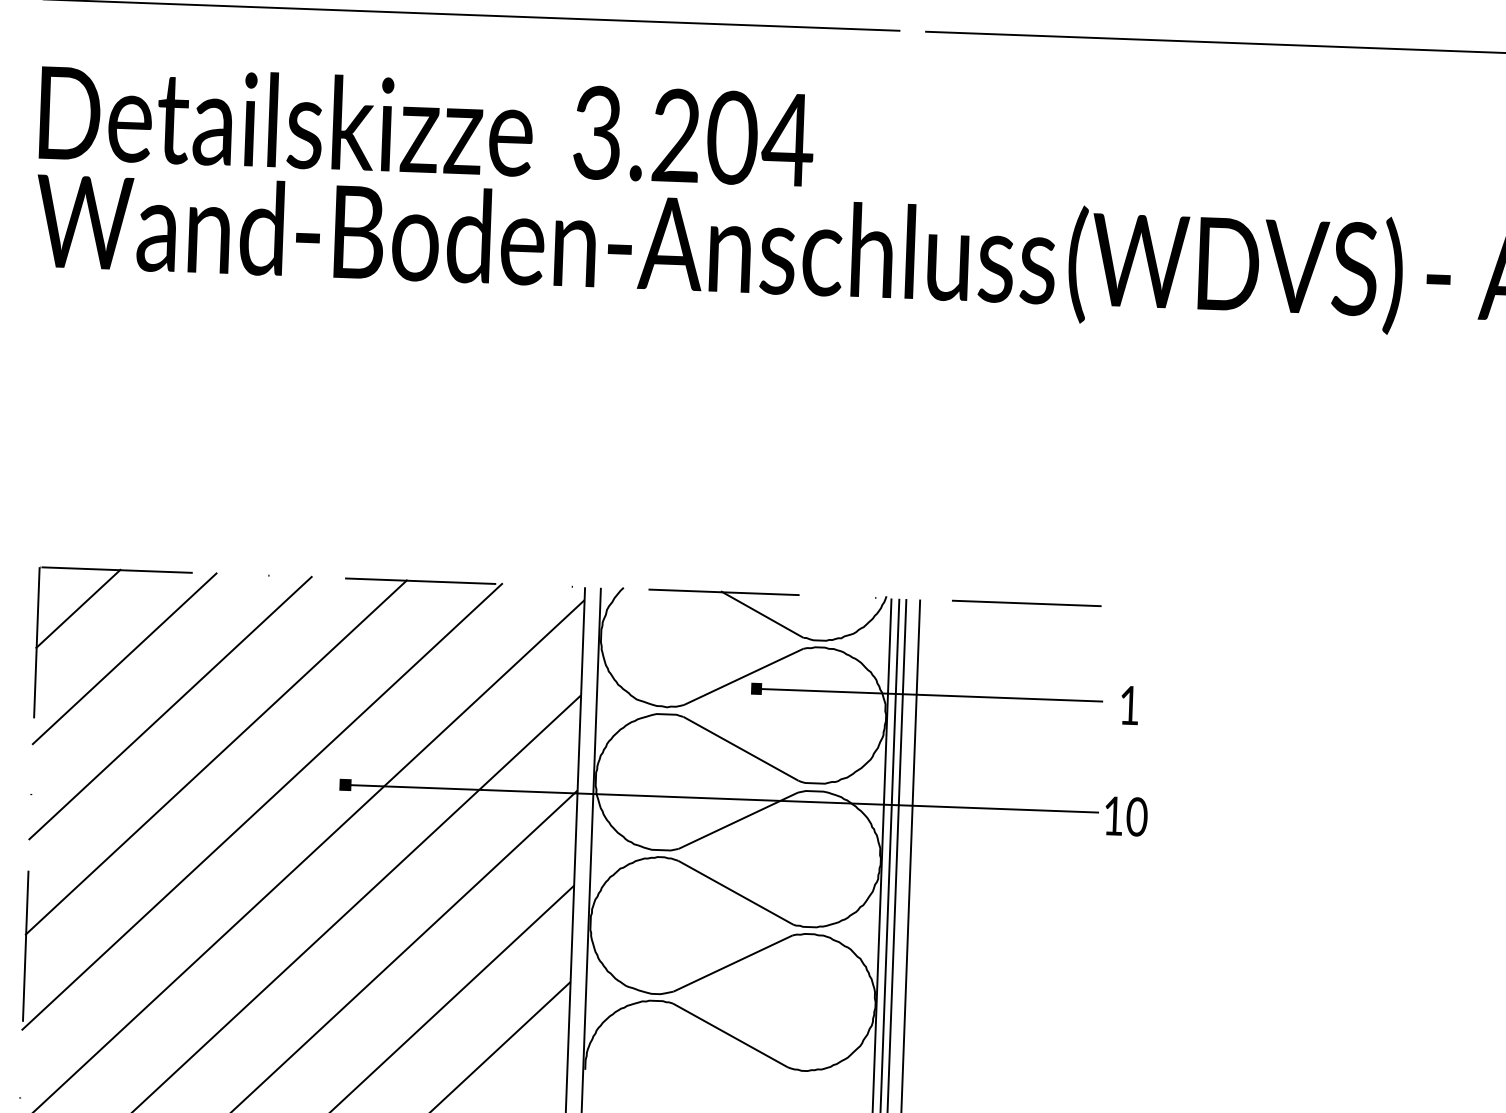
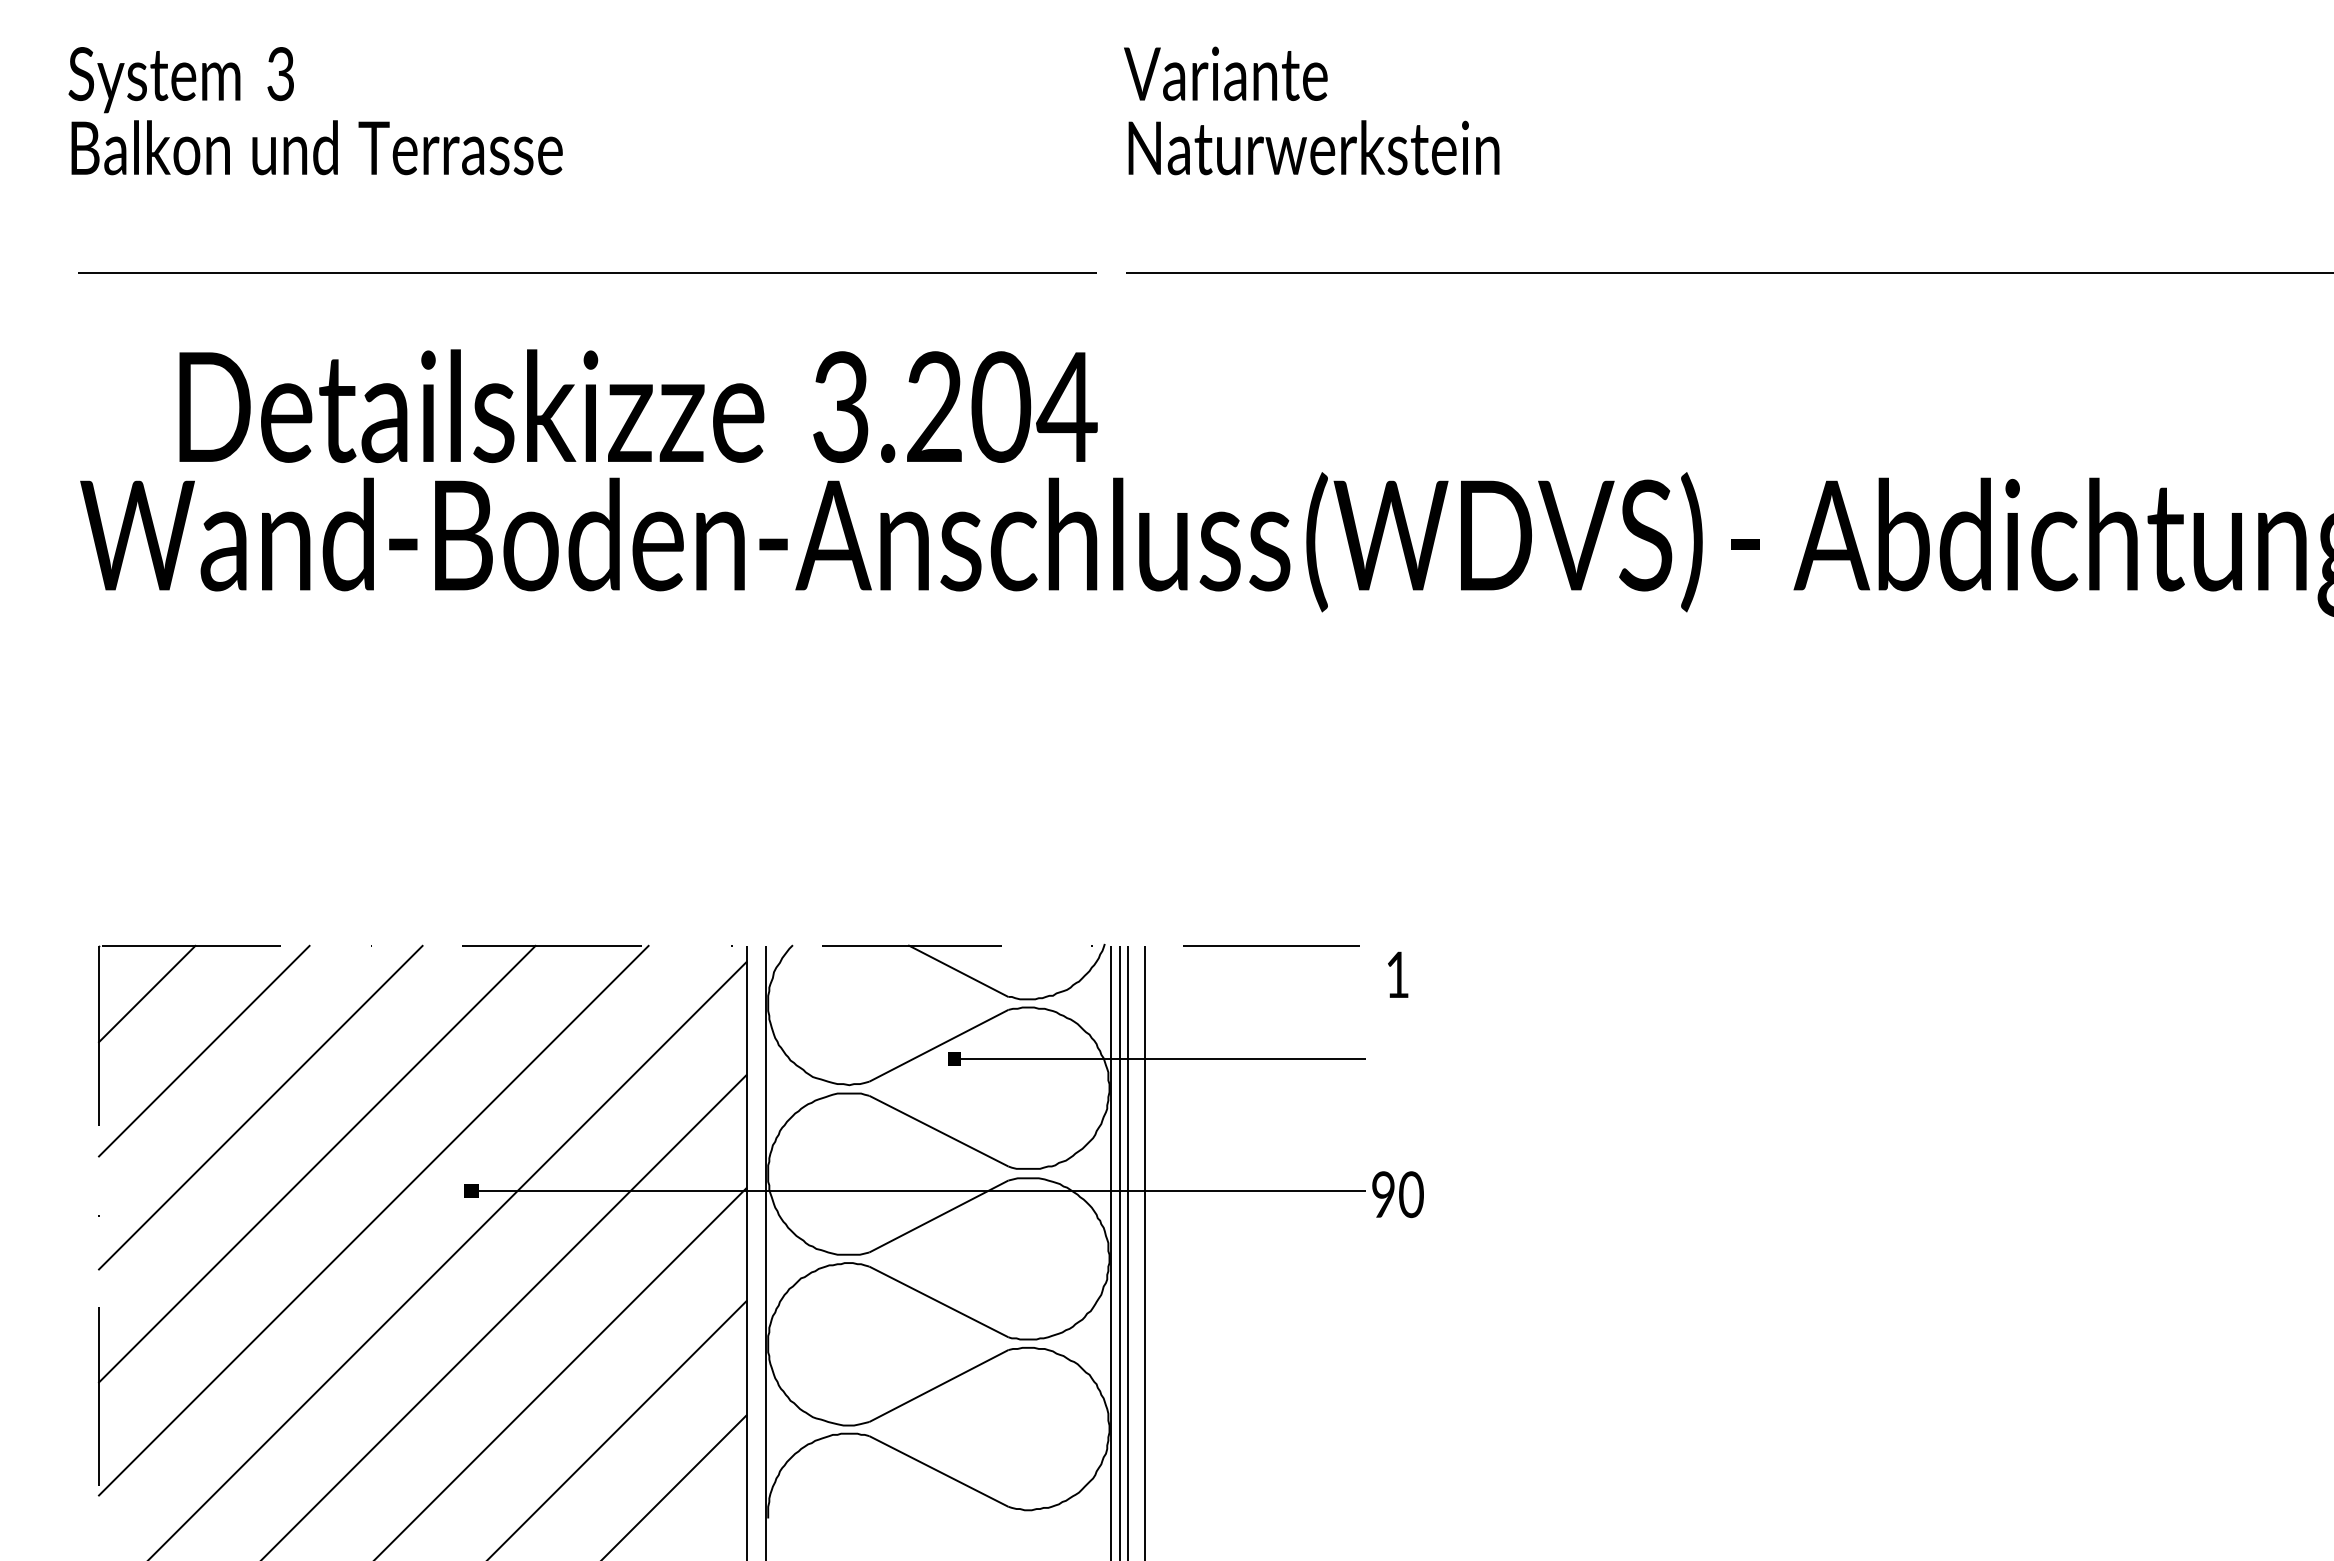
text: (426, 125) -> (638, 405), moved
text: (1130, 705) -> (1398, 974), moved
text: (1113, 815) -> (1383, 1194), 10 -> 90

